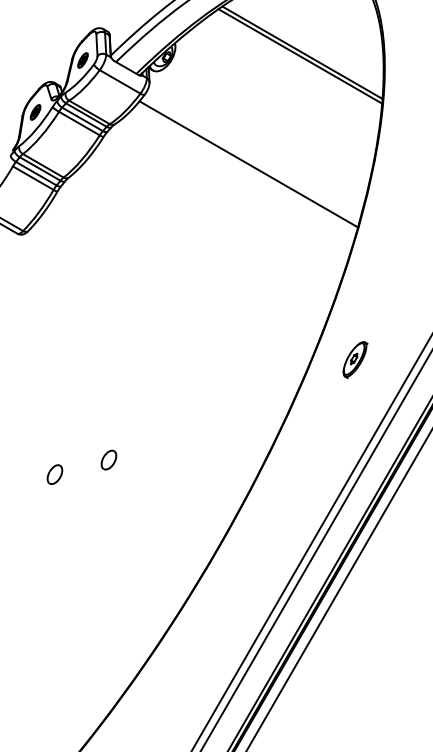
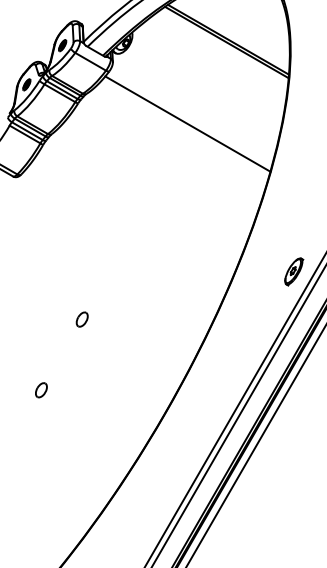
part: (355, 359) -> (294, 271), moved
part: (108, 459) -> (81, 319), moved
part: (54, 474) -> (41, 390), moved

